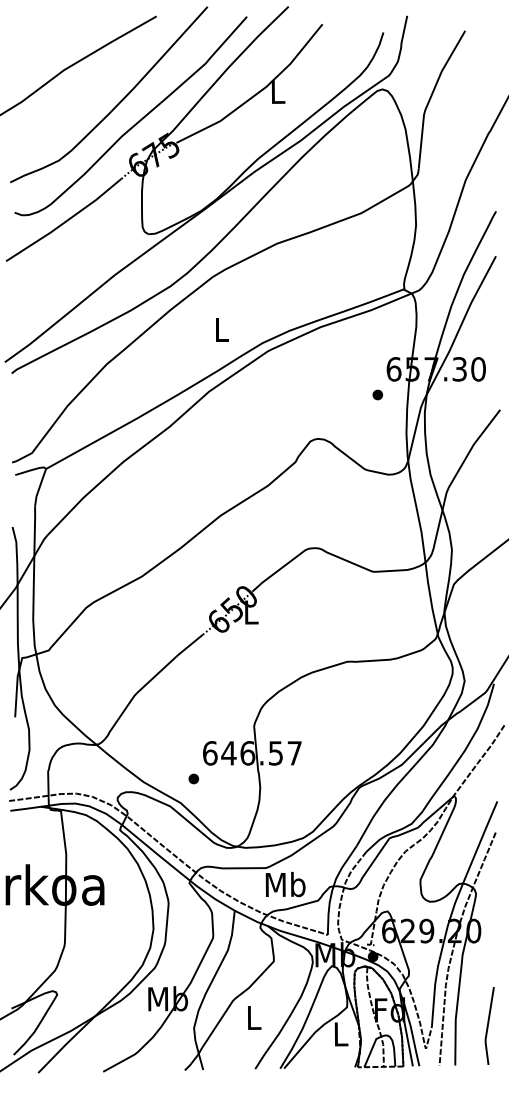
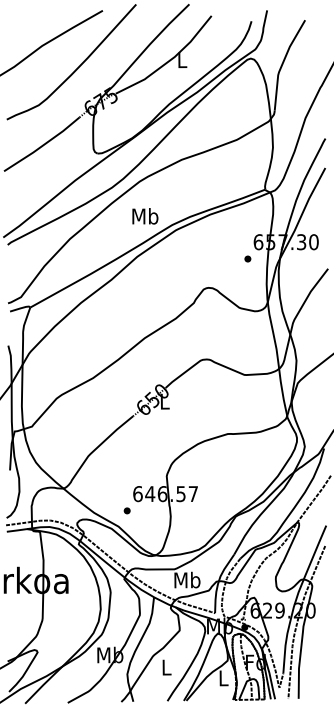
curve: (134, 122) -> (88, 80), removed
text: (221, 330) -> (145, 216), L -> Mb
line: (488, 1025) -> (320, 672), removed

